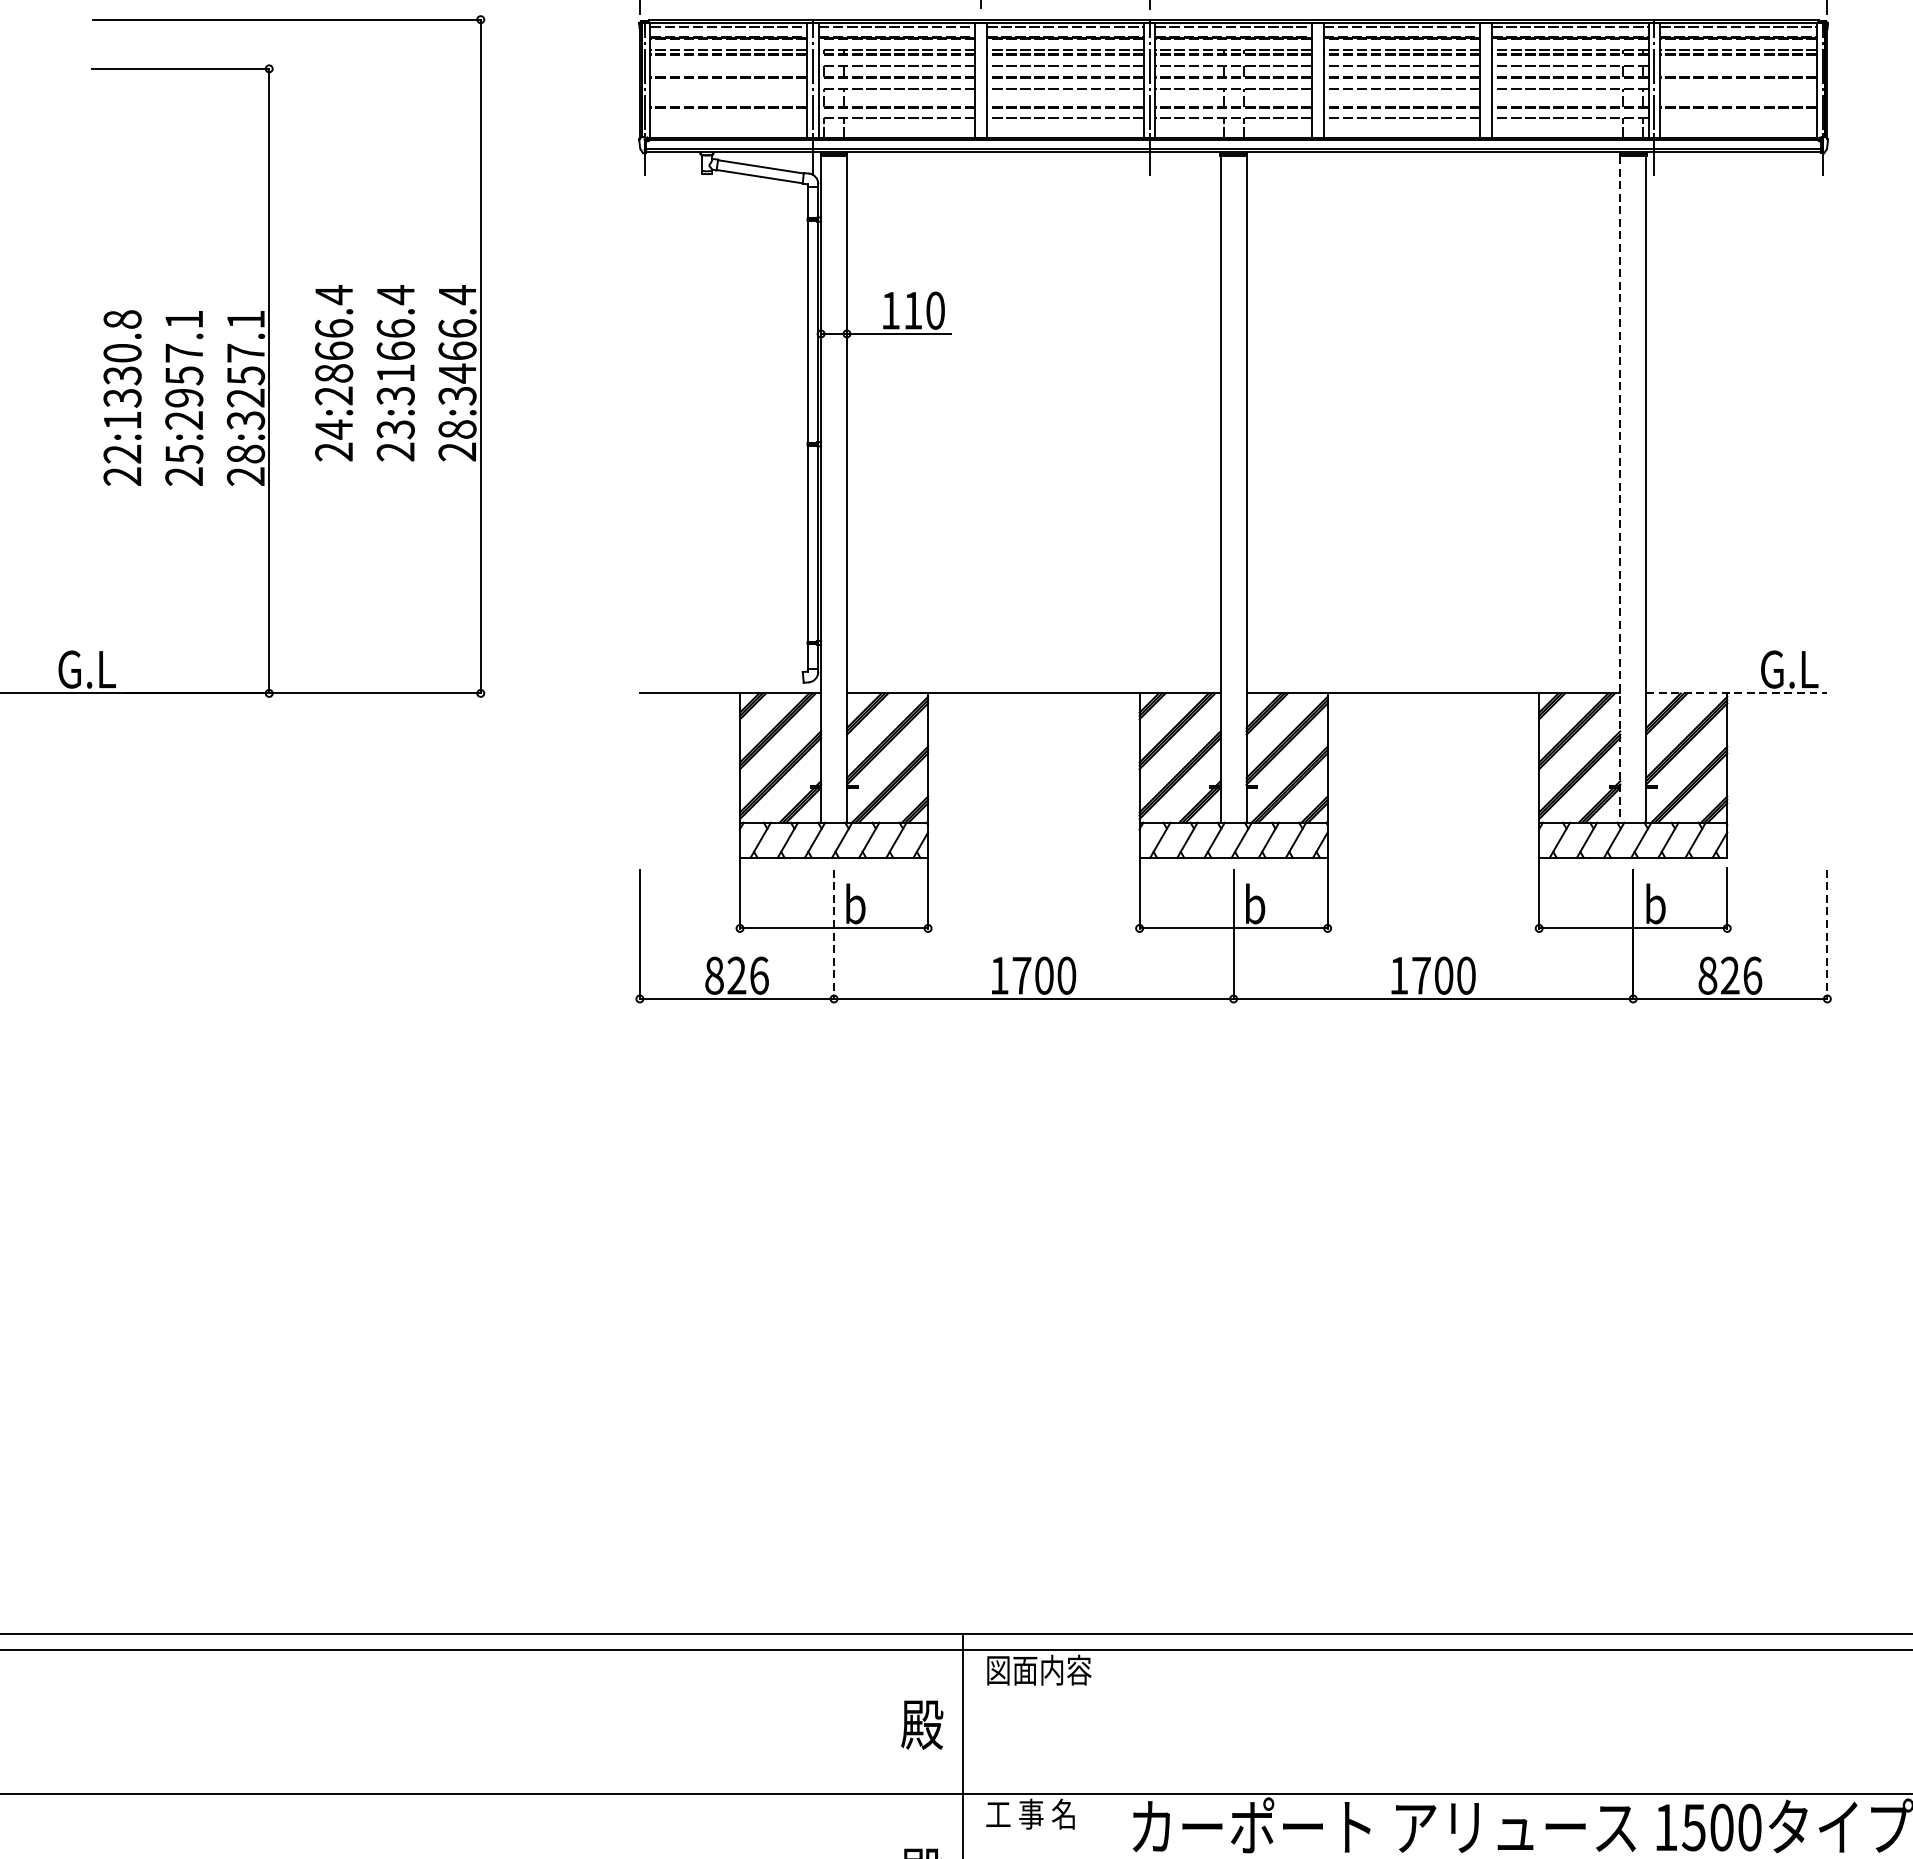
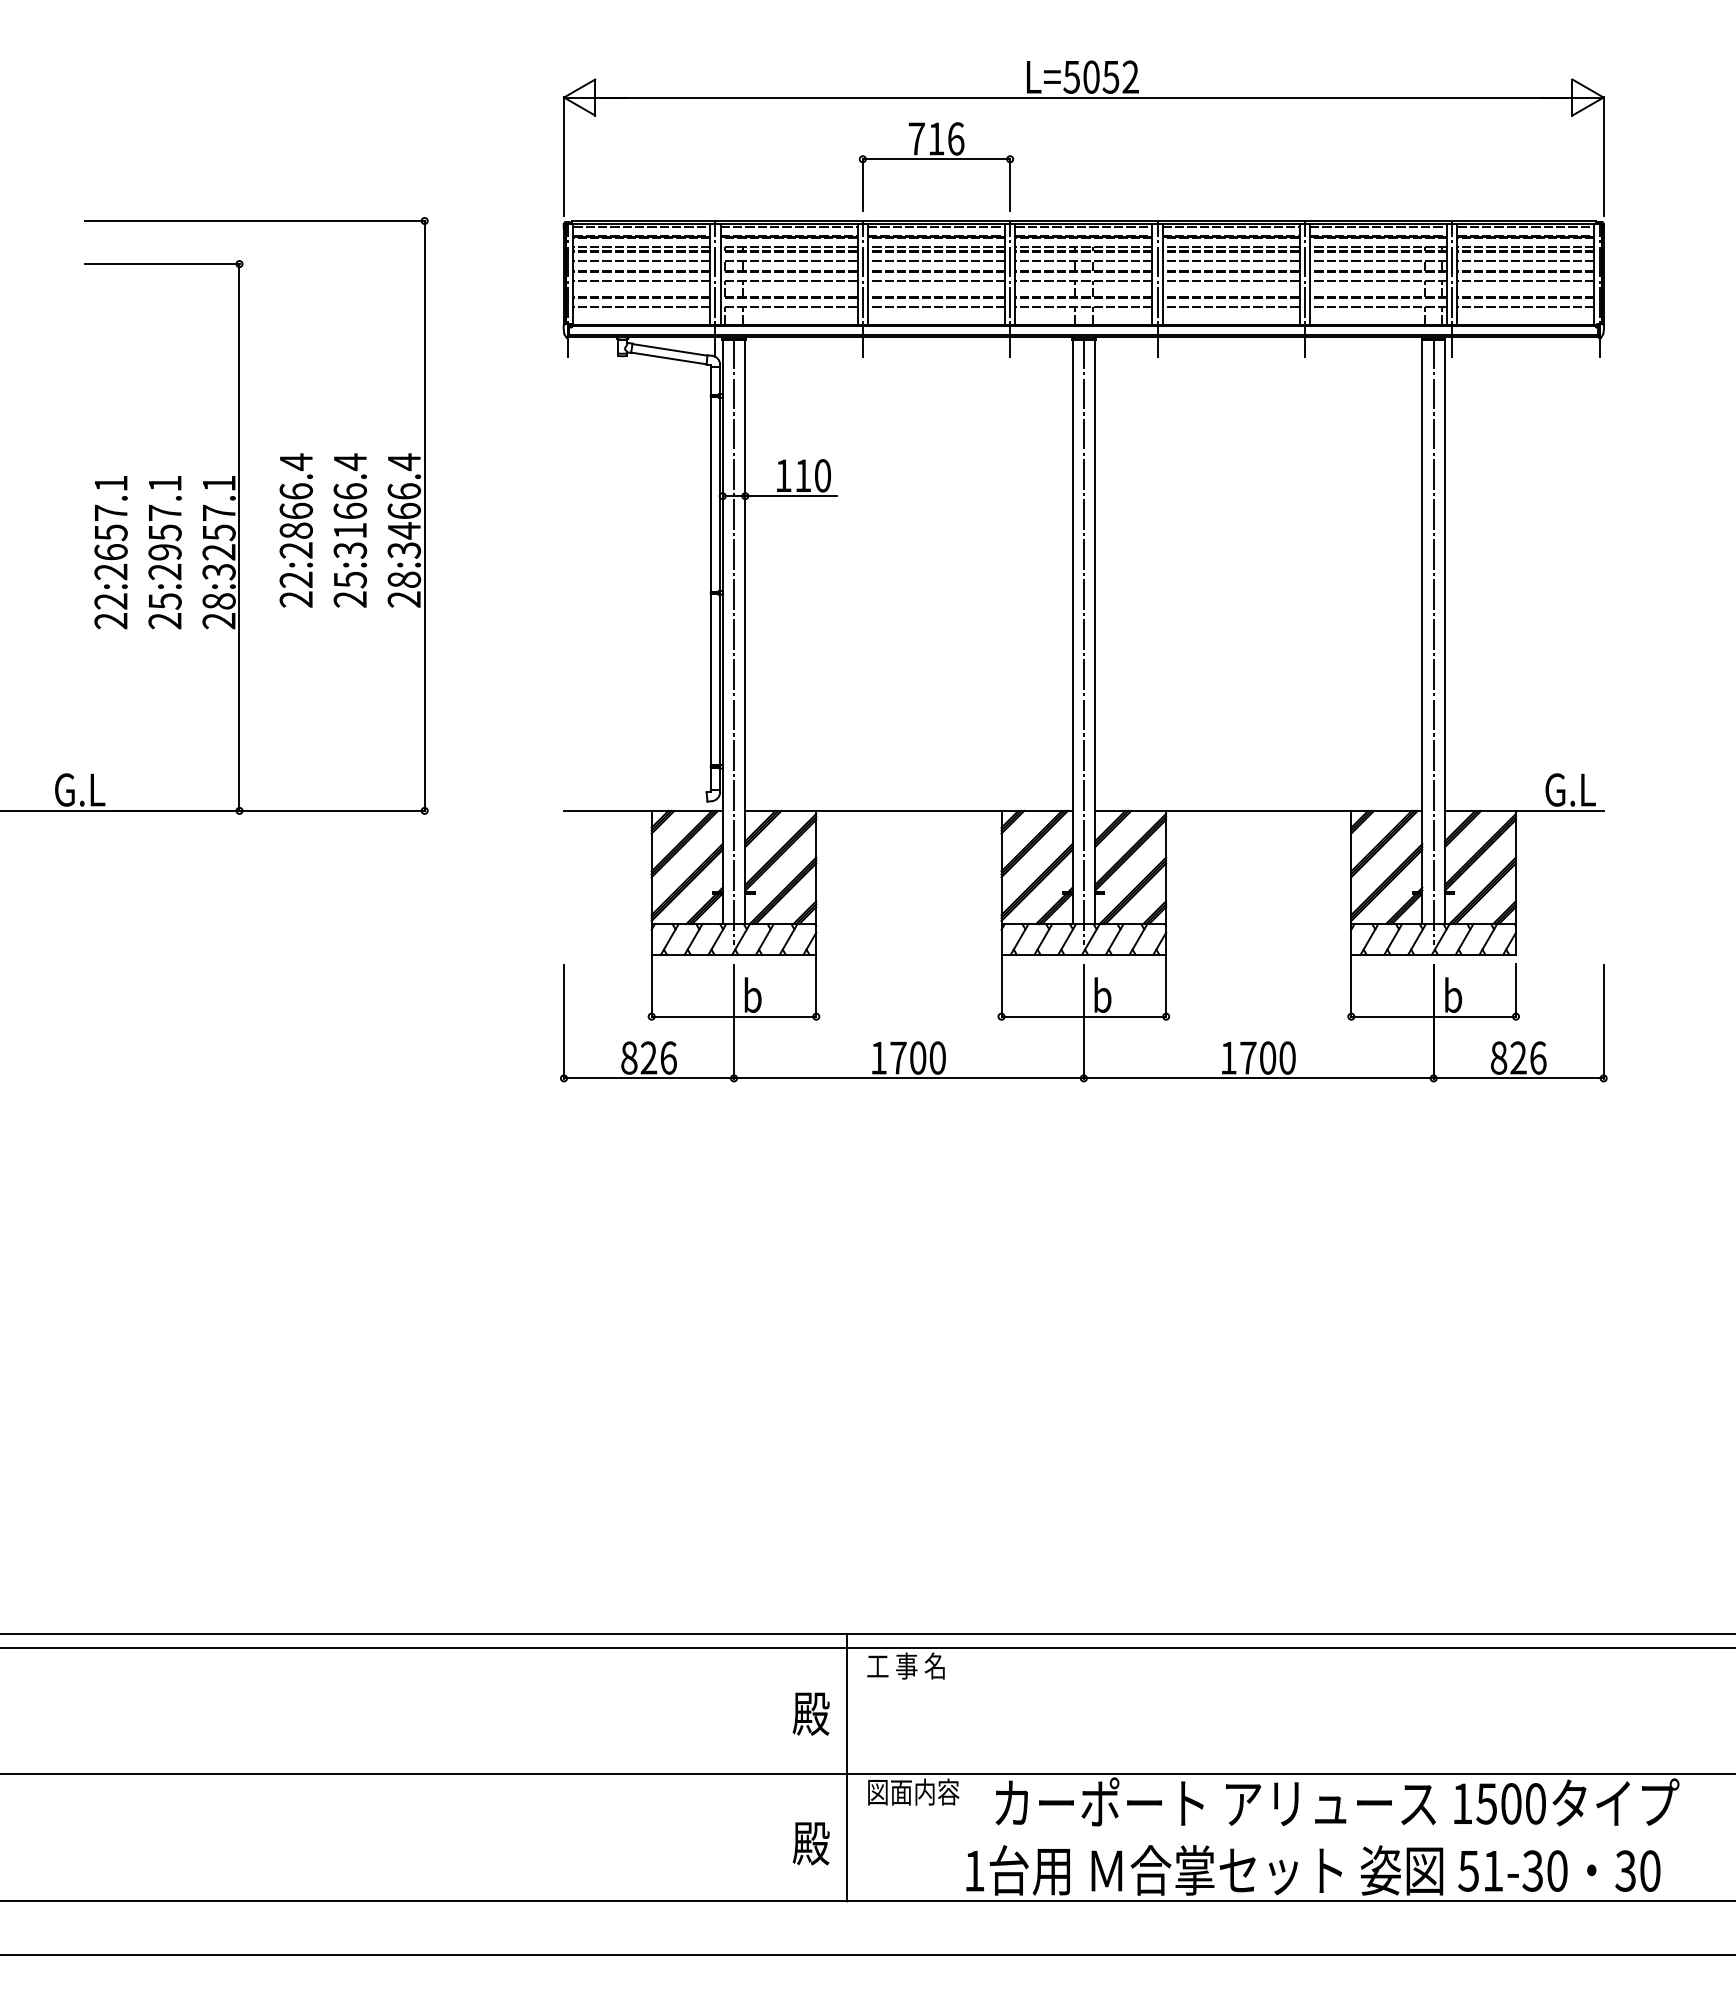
line: (728, 65) -> (641, 261), added
line: (1738, 65) -> (1525, 261), added
line: (728, 88) -> (641, 281), added
line: (1738, 88) -> (1525, 281), added
line: (980, 97) -> (862, 289), added
line: (1317, 97) -> (1157, 289), added
line: (1485, 97) -> (1304, 289), added
line: (728, 118) -> (641, 307), added
line: (1738, 118) -> (1525, 307), added
text: (121, 369) -> (110, 527), 22:1330.8 -> 22:2657.1
text: (333, 429) -> (295, 579), 24:2866.4 -> 22:2866.4
text: (394, 430) -> (349, 580), 23:3166.4 -> 25:3166.4
line: (1620, 489) -> (1422, 632), dashed -> solid
line: (834, 499) -> (734, 641), added
line: (1233, 499) -> (1083, 641), added
line: (1633, 499) -> (1433, 641), added
line: (1736, 692) -> (1524, 810), dashed -> solid
line: (834, 933) -> (734, 1021), dashed -> solid
line: (1827, 933) -> (1603, 1021), dashed -> solid
text: (1039, 1669) -> (913, 1665), 図面内容 -> 工 事 名
text: (1039, 1813) -> (913, 1791), 工 事 名 -> 図面内容

